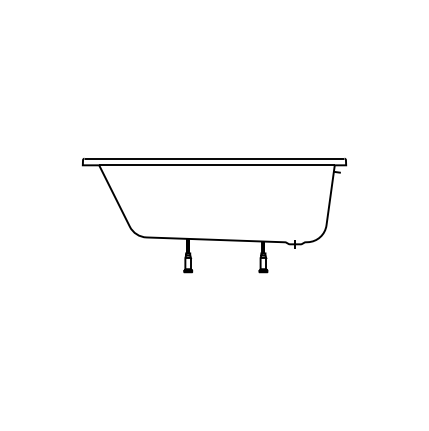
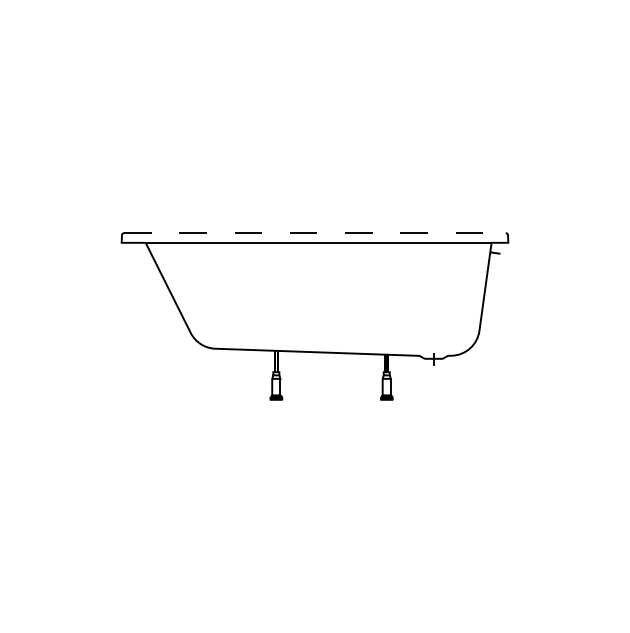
line: (214, 158) -> (315, 232), solid -> dashed

